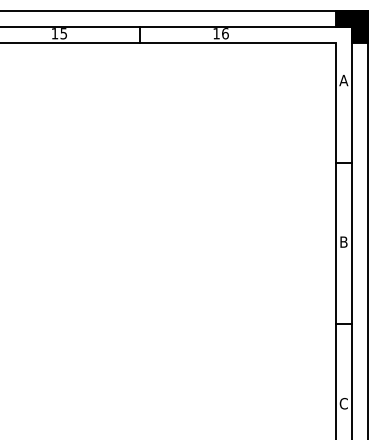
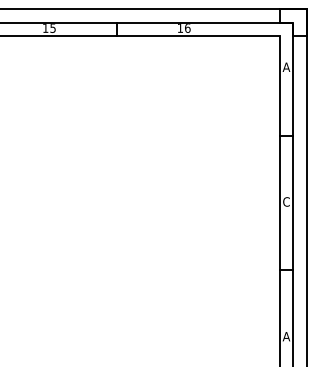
fill: (351, 26) -> (292, 22), removed
text: (343, 241) -> (286, 201), B -> C
text: (343, 403) -> (286, 336), C -> A

